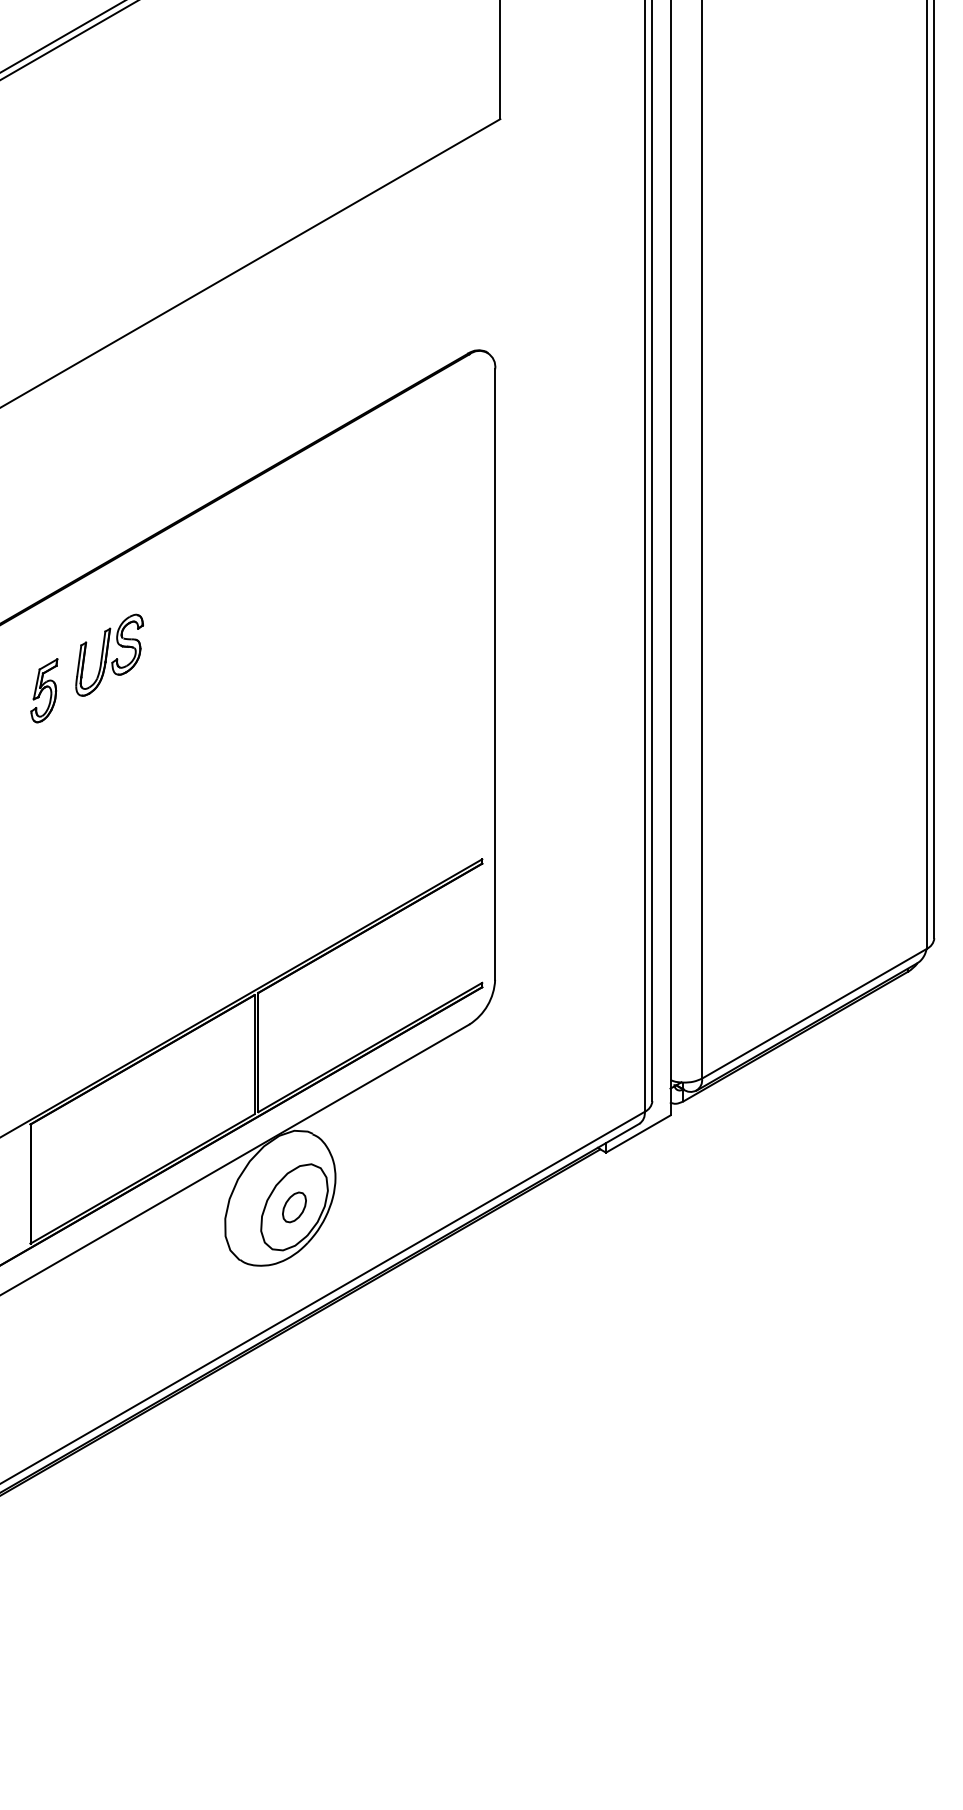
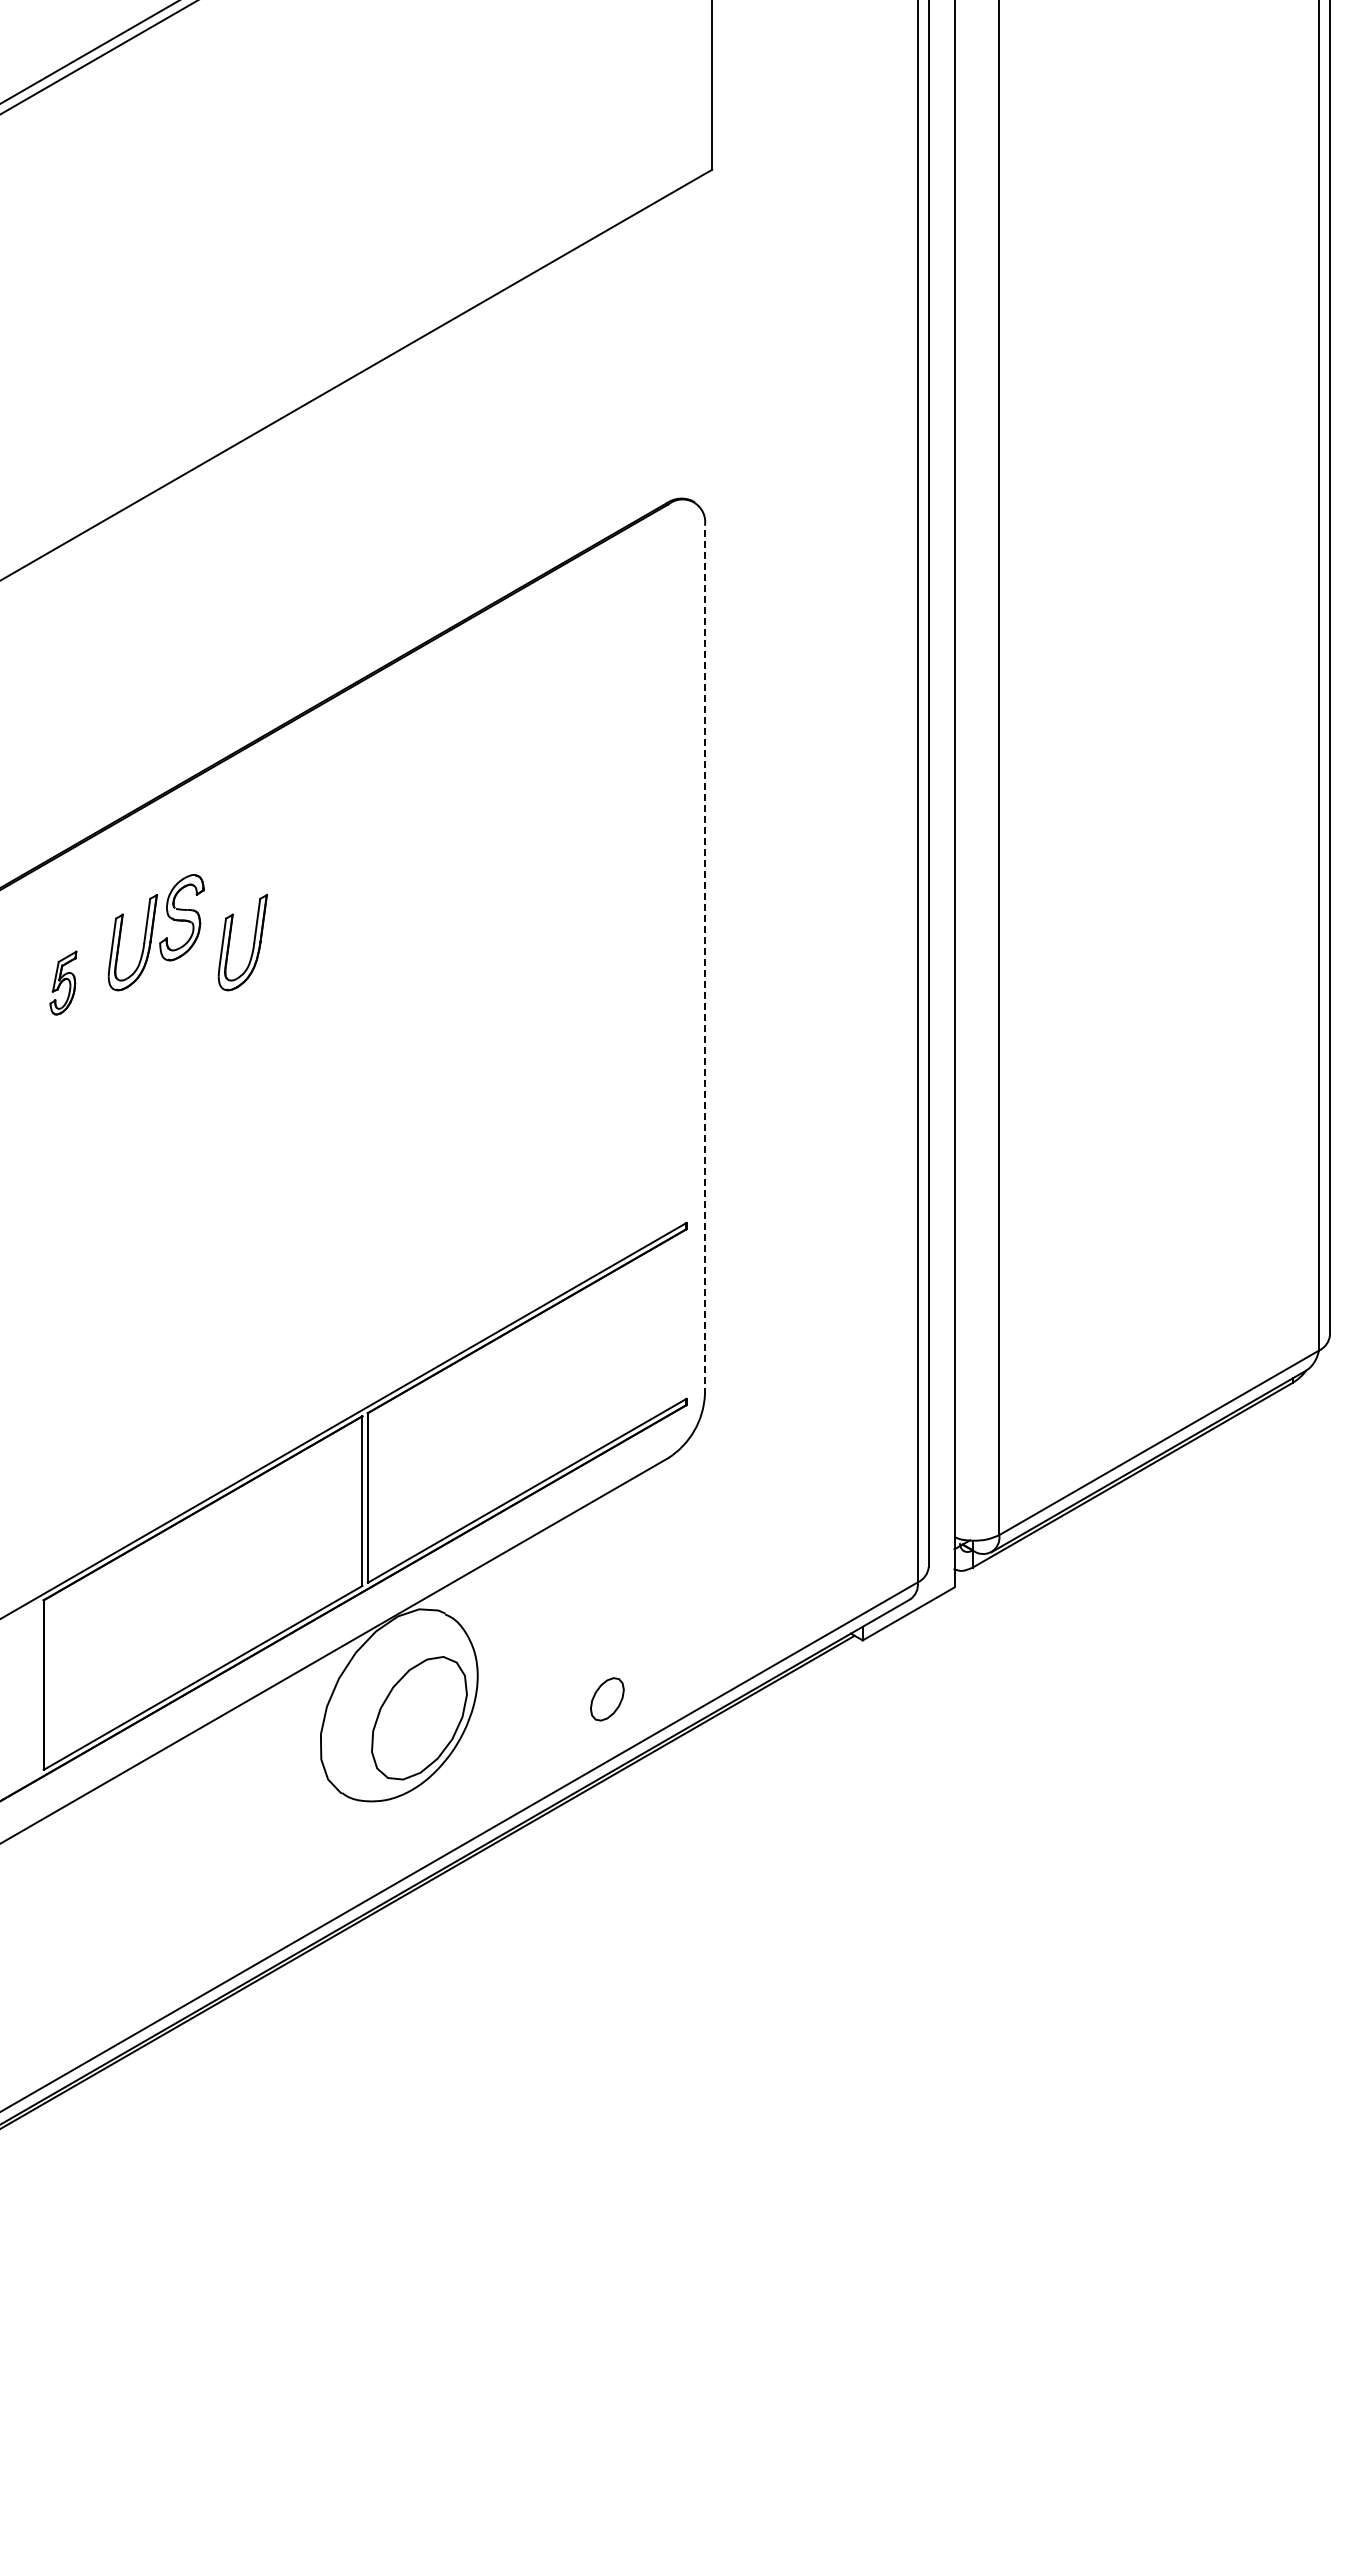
part: (177, 665) -> (252, 946), added
line: (494, 674) -> (704, 959), solid -> dashed
part: (44, 690) -> (63, 982), size x0.7
part: (294, 1207) -> (607, 1699), moved

